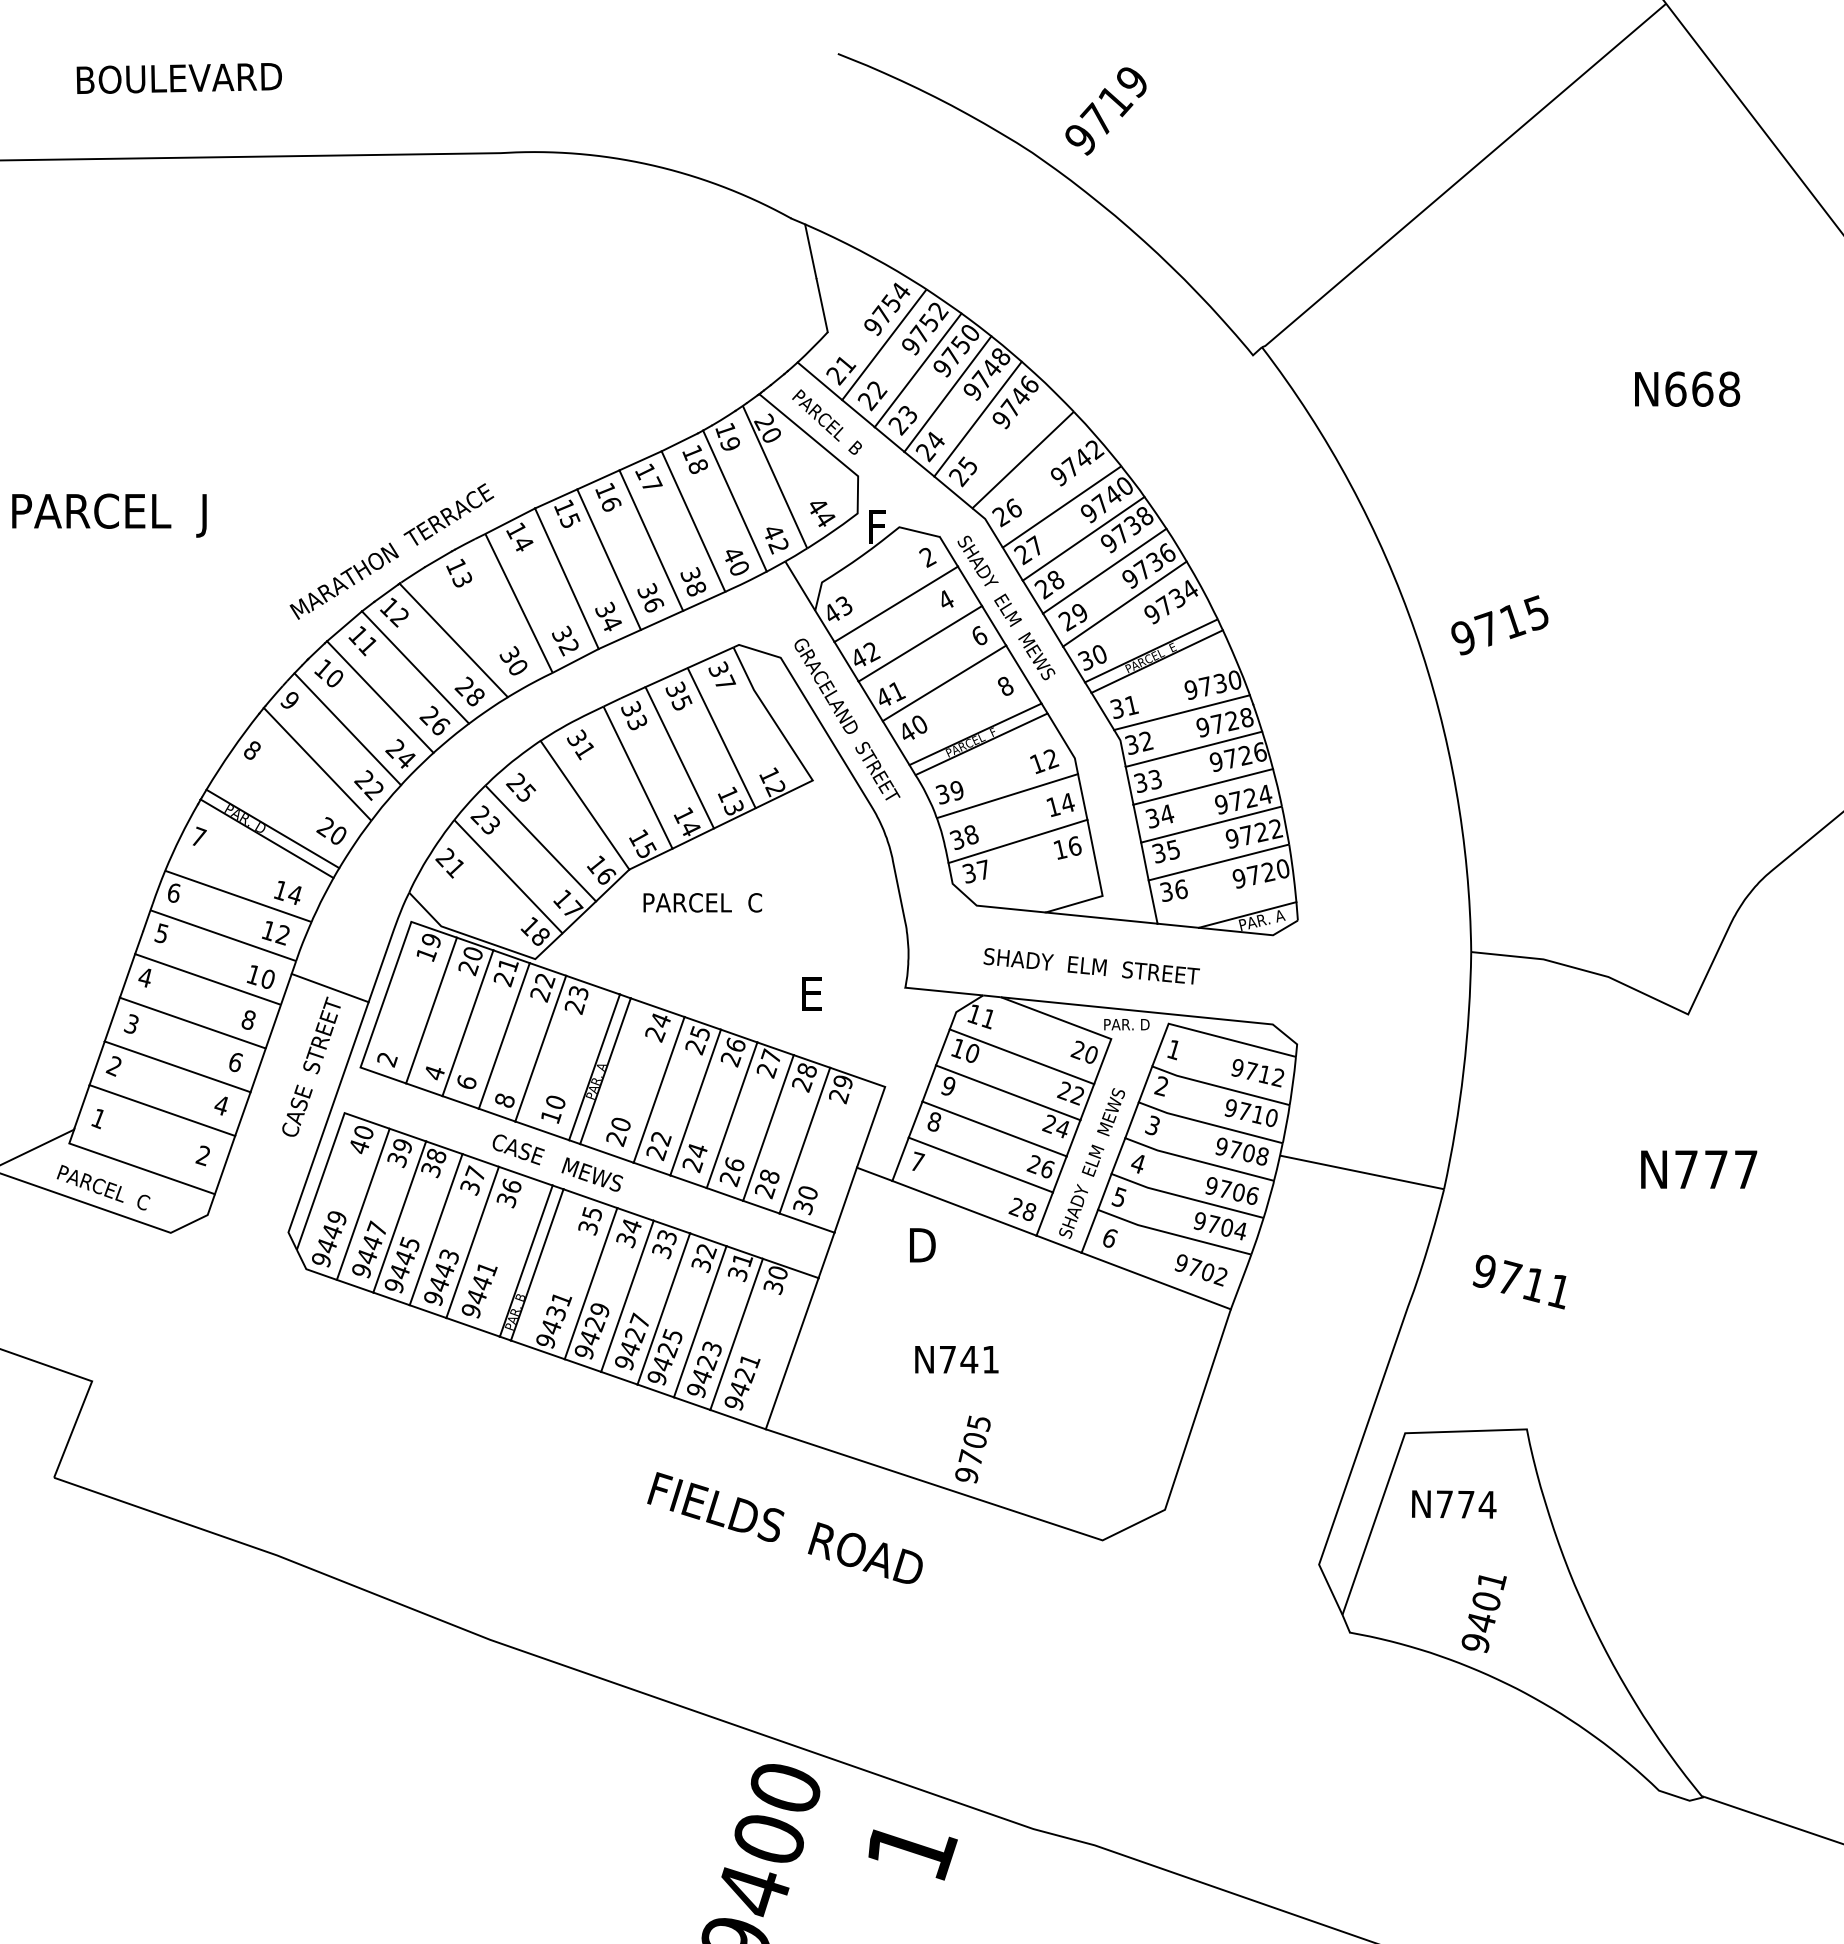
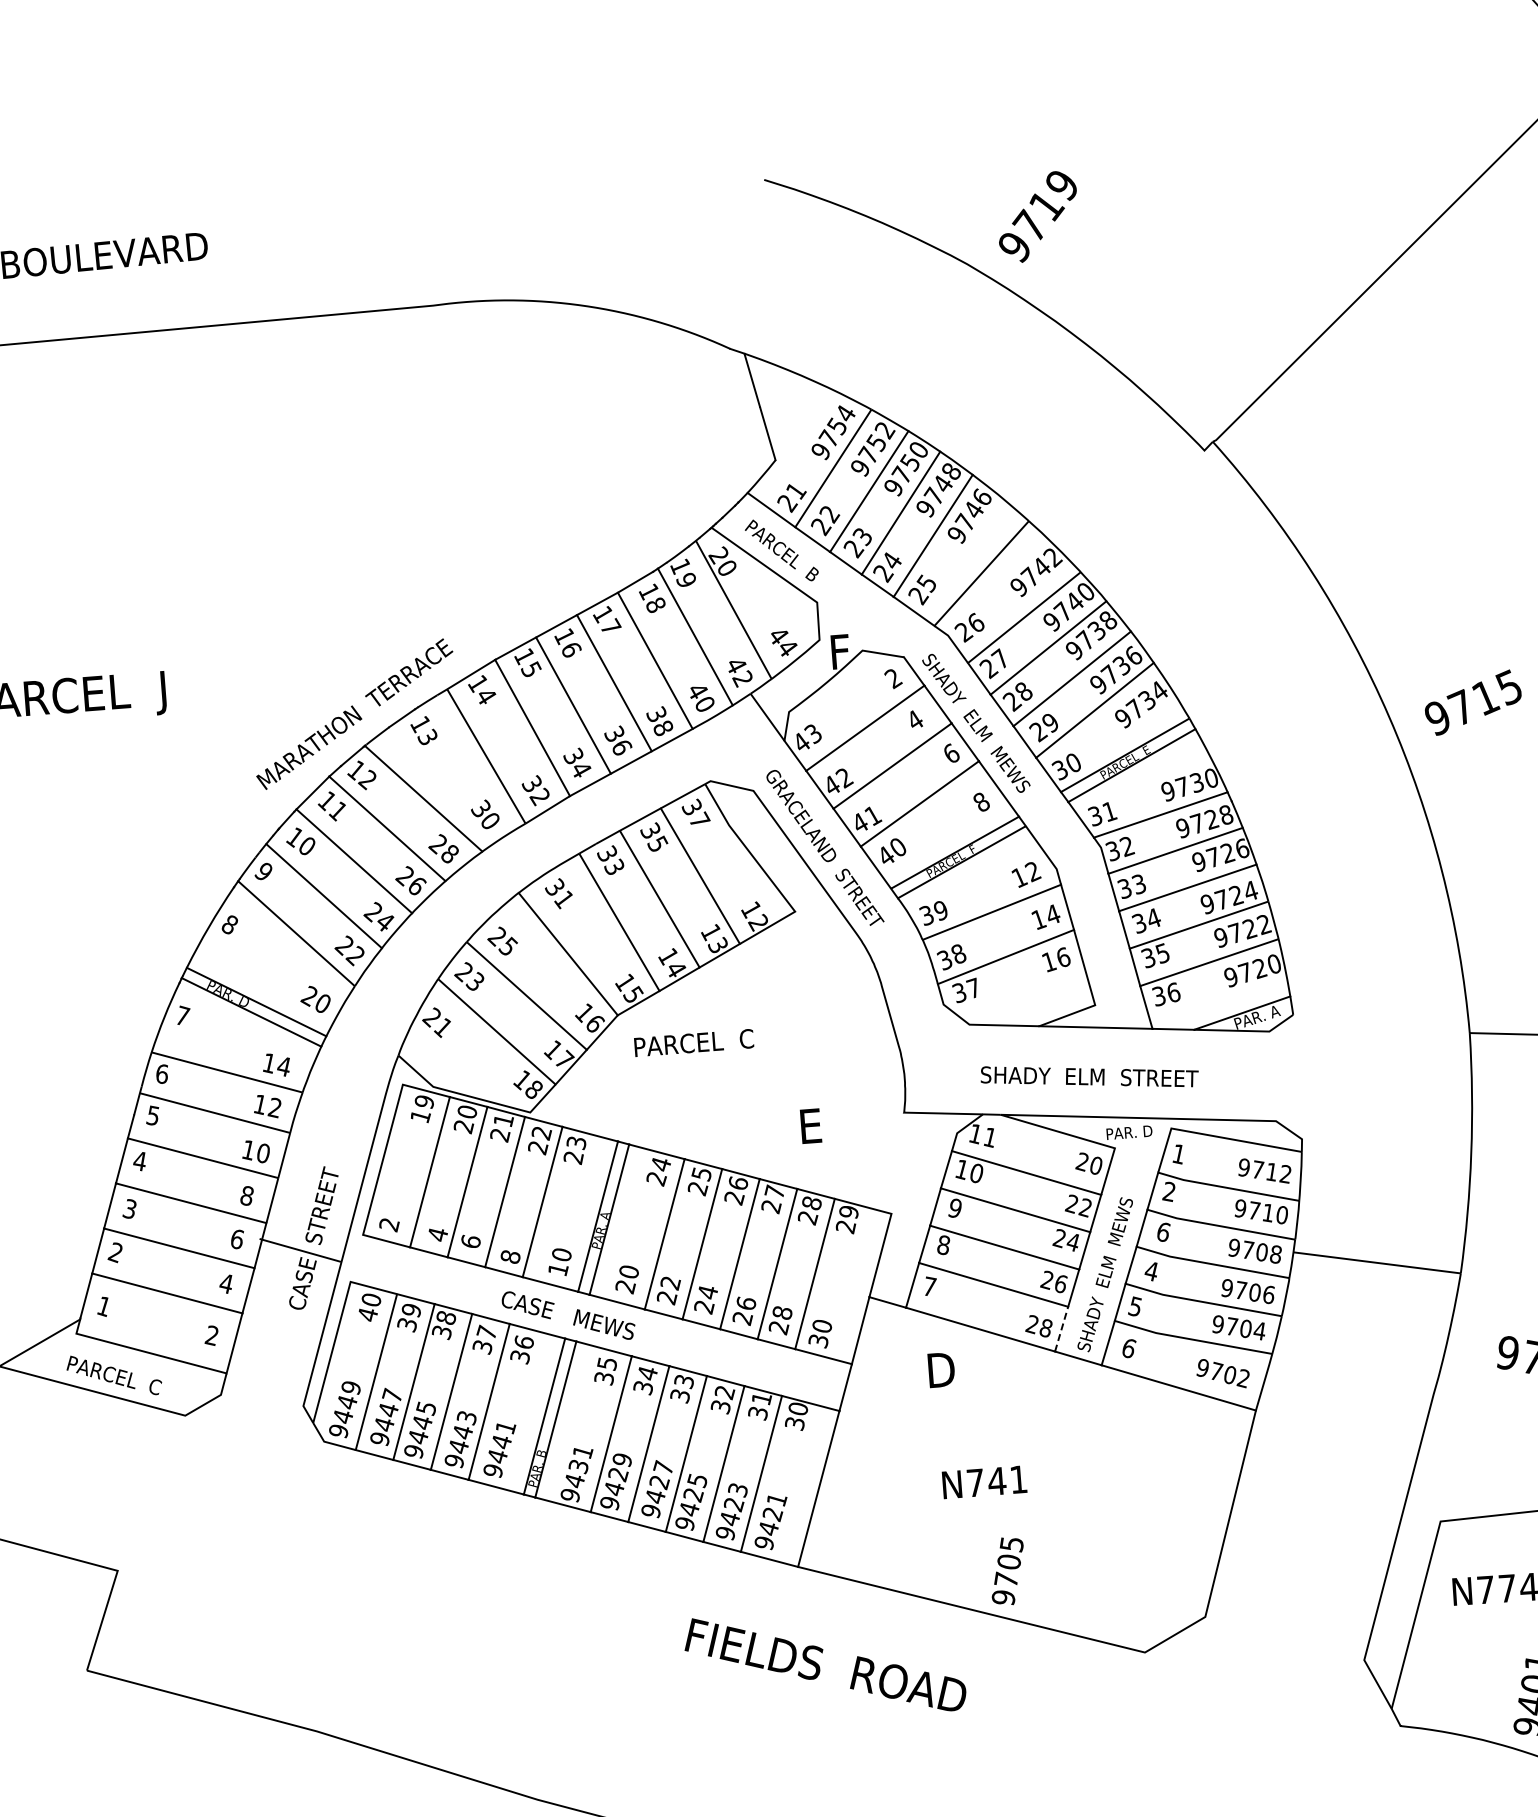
line: (329, 987) -> (299, 1249), moved
text: (1152, 1125) -> (1163, 1231), 3 -> 6
line: (1044, 1213) -> (1061, 1328), solid -> dashed

